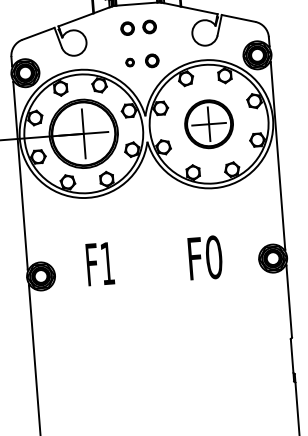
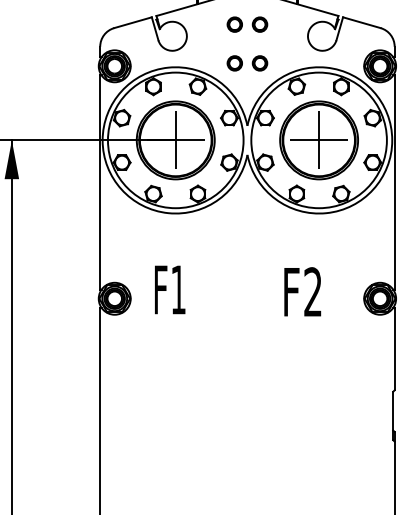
part: (129, 62) -> (234, 63), size x1.67
part: (208, 124) -> (318, 140), size x1.43
text: (214, 257) -> (313, 292), F0 -> F2
text: (100, 263) -> (170, 289), moved

